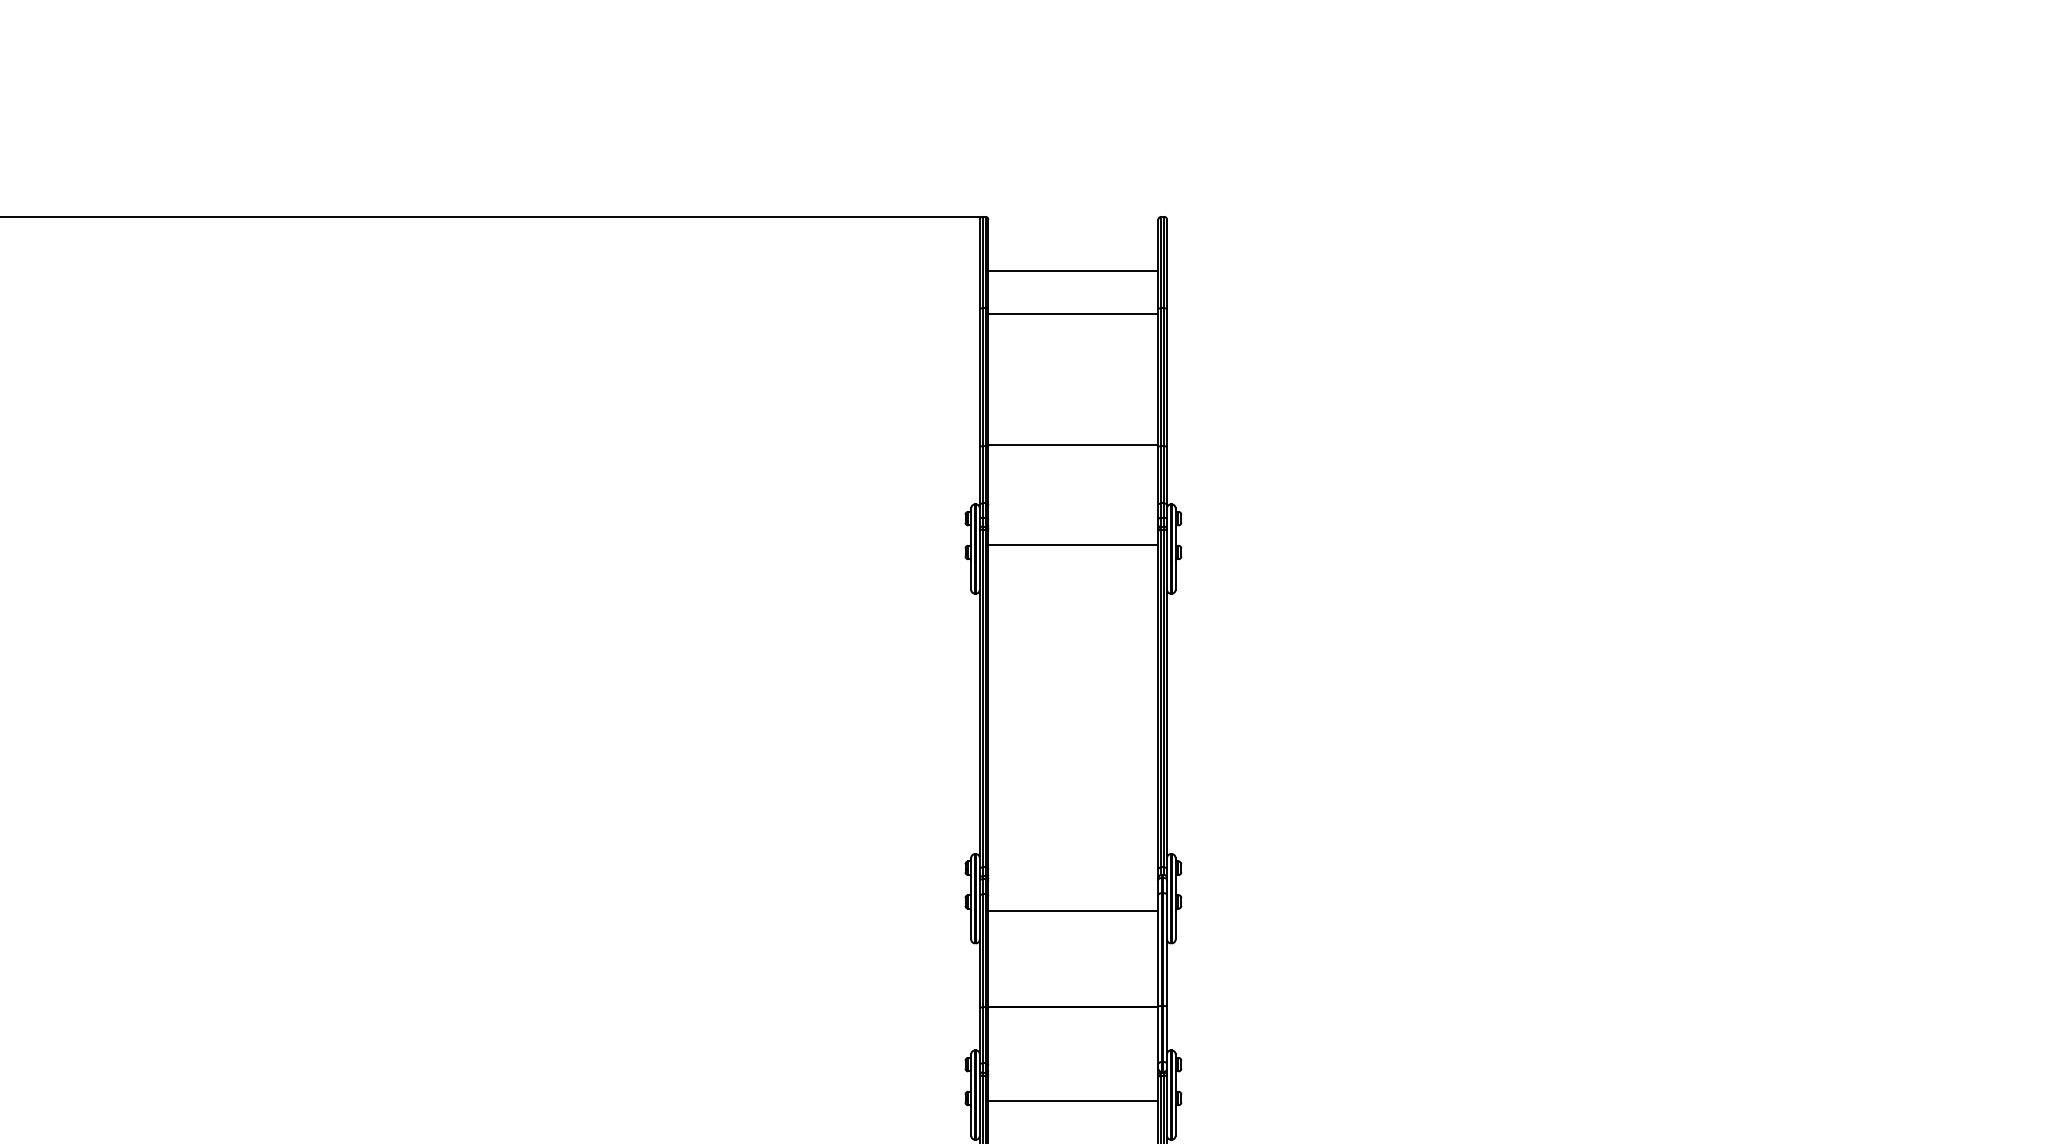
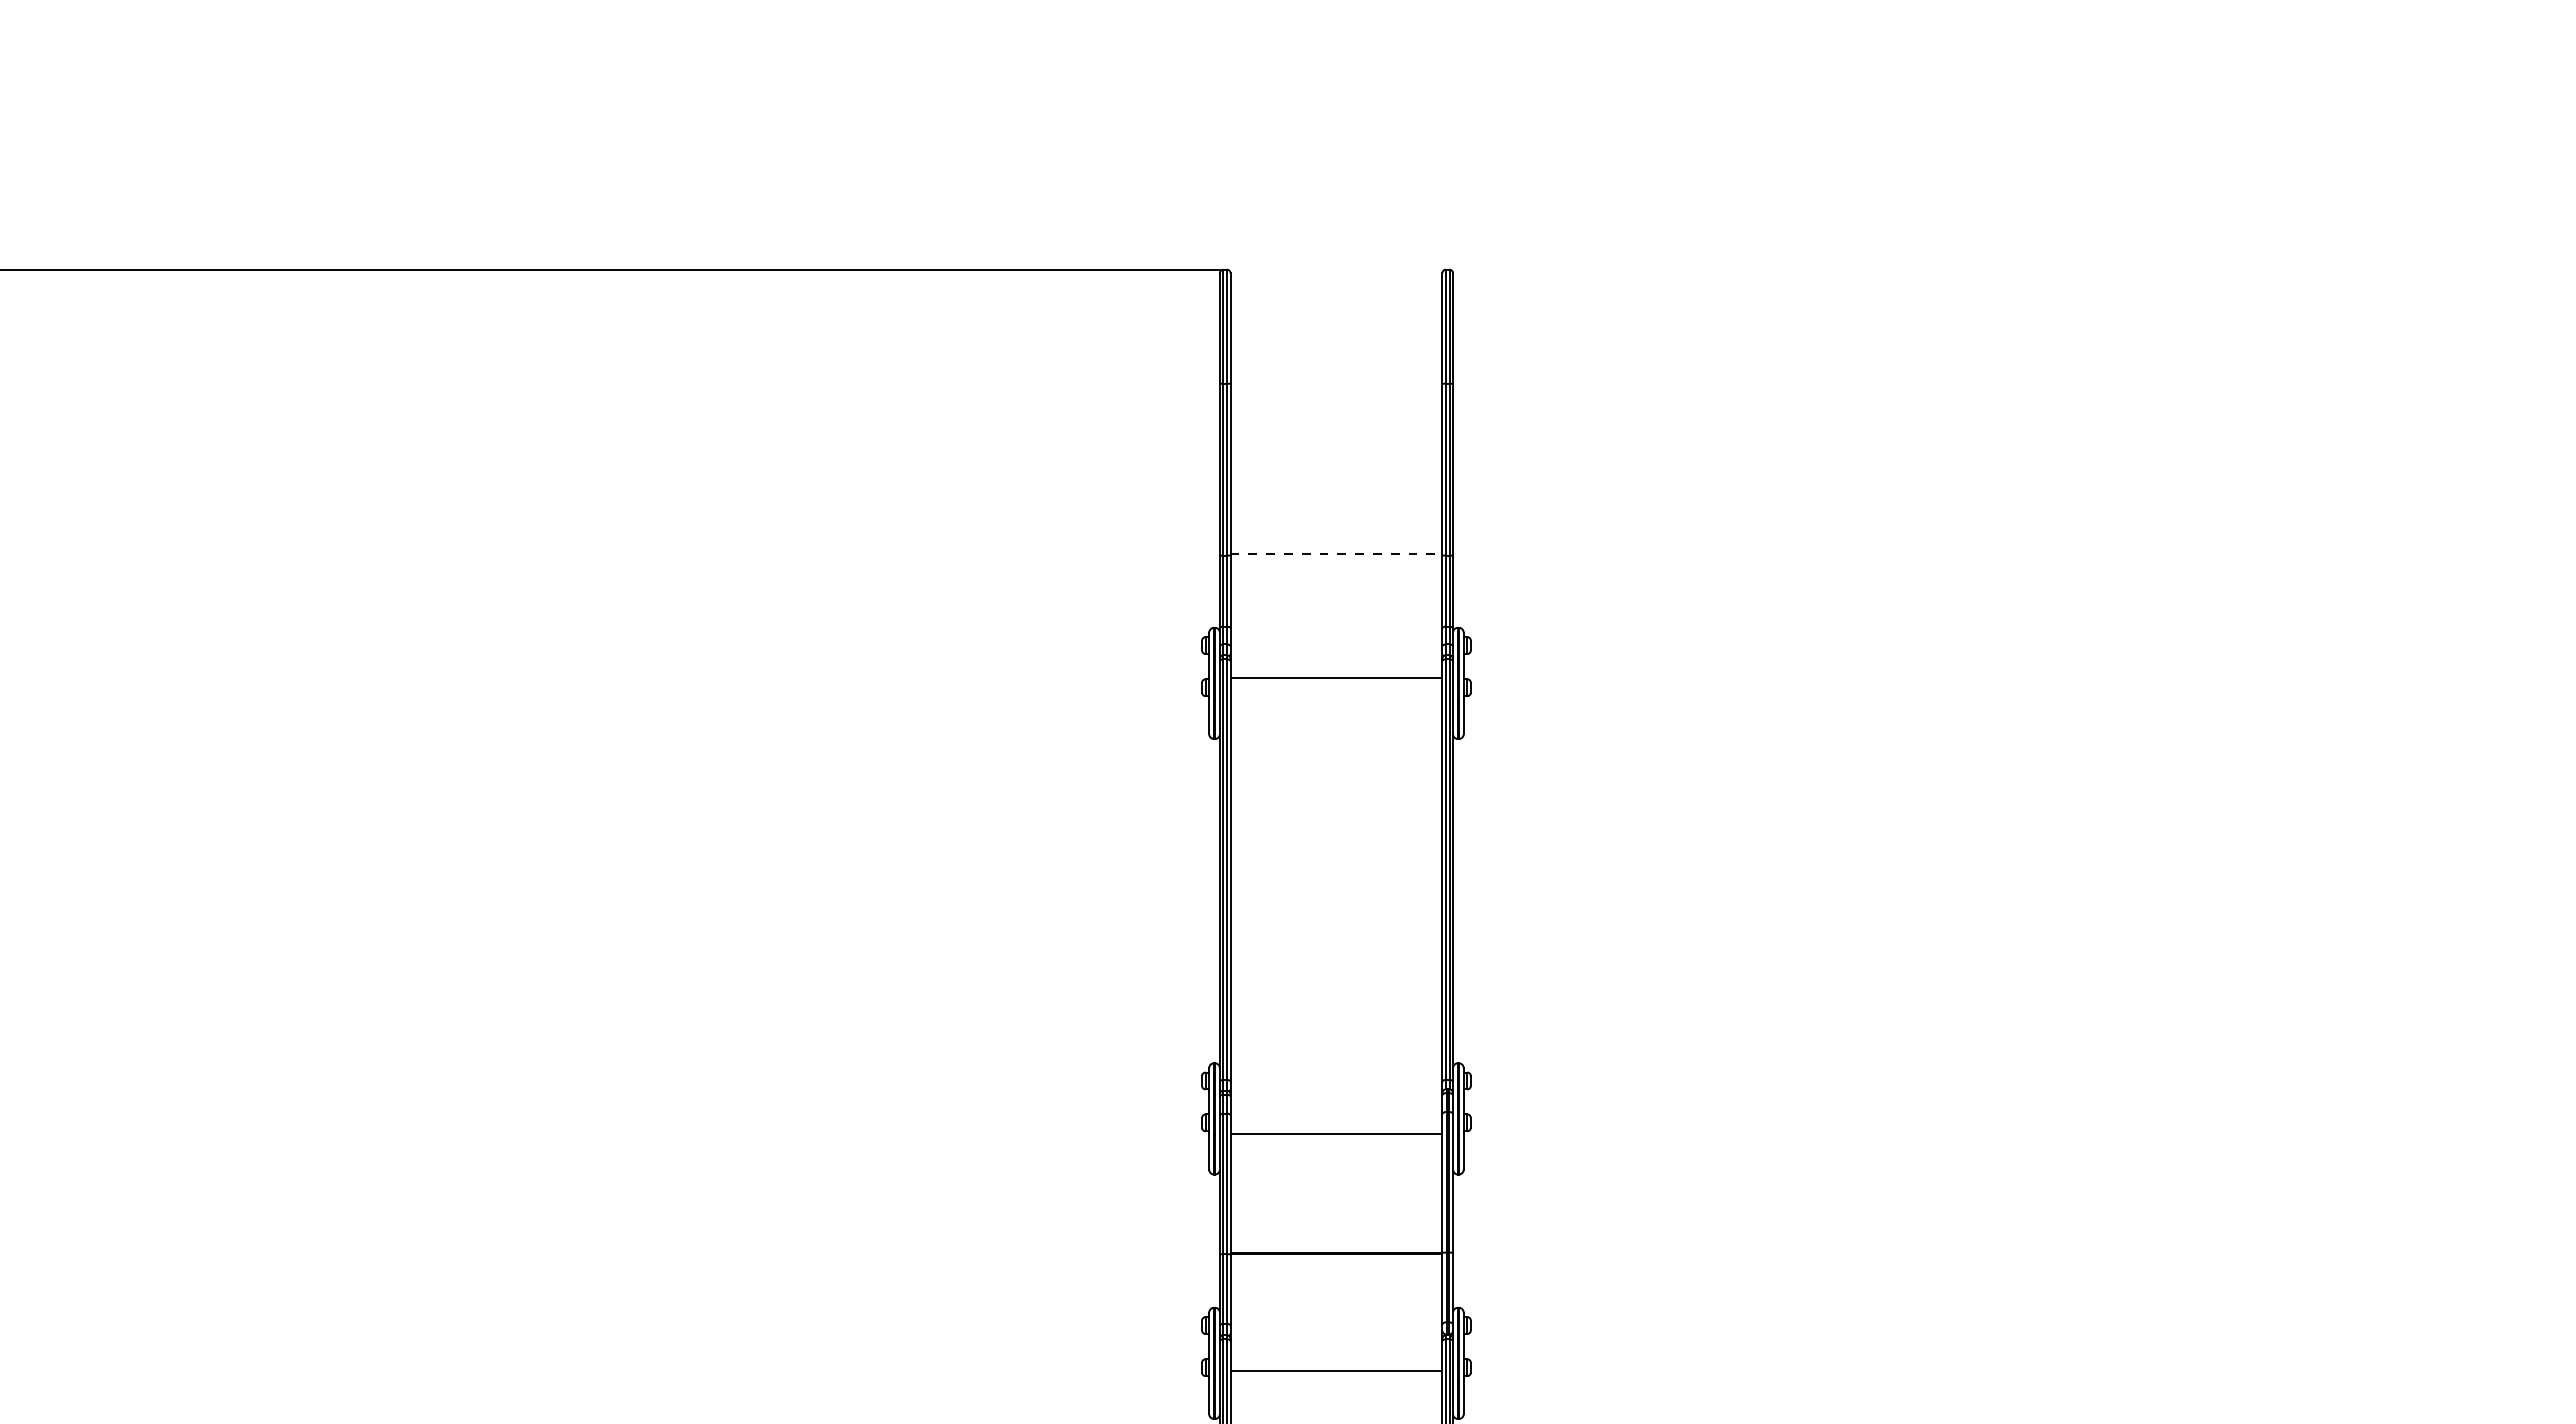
line: (1073, 271) -> (1336, 337), removed
line: (1073, 313) -> (1336, 390), removed
line: (1073, 444) -> (1336, 553), solid -> dashed

